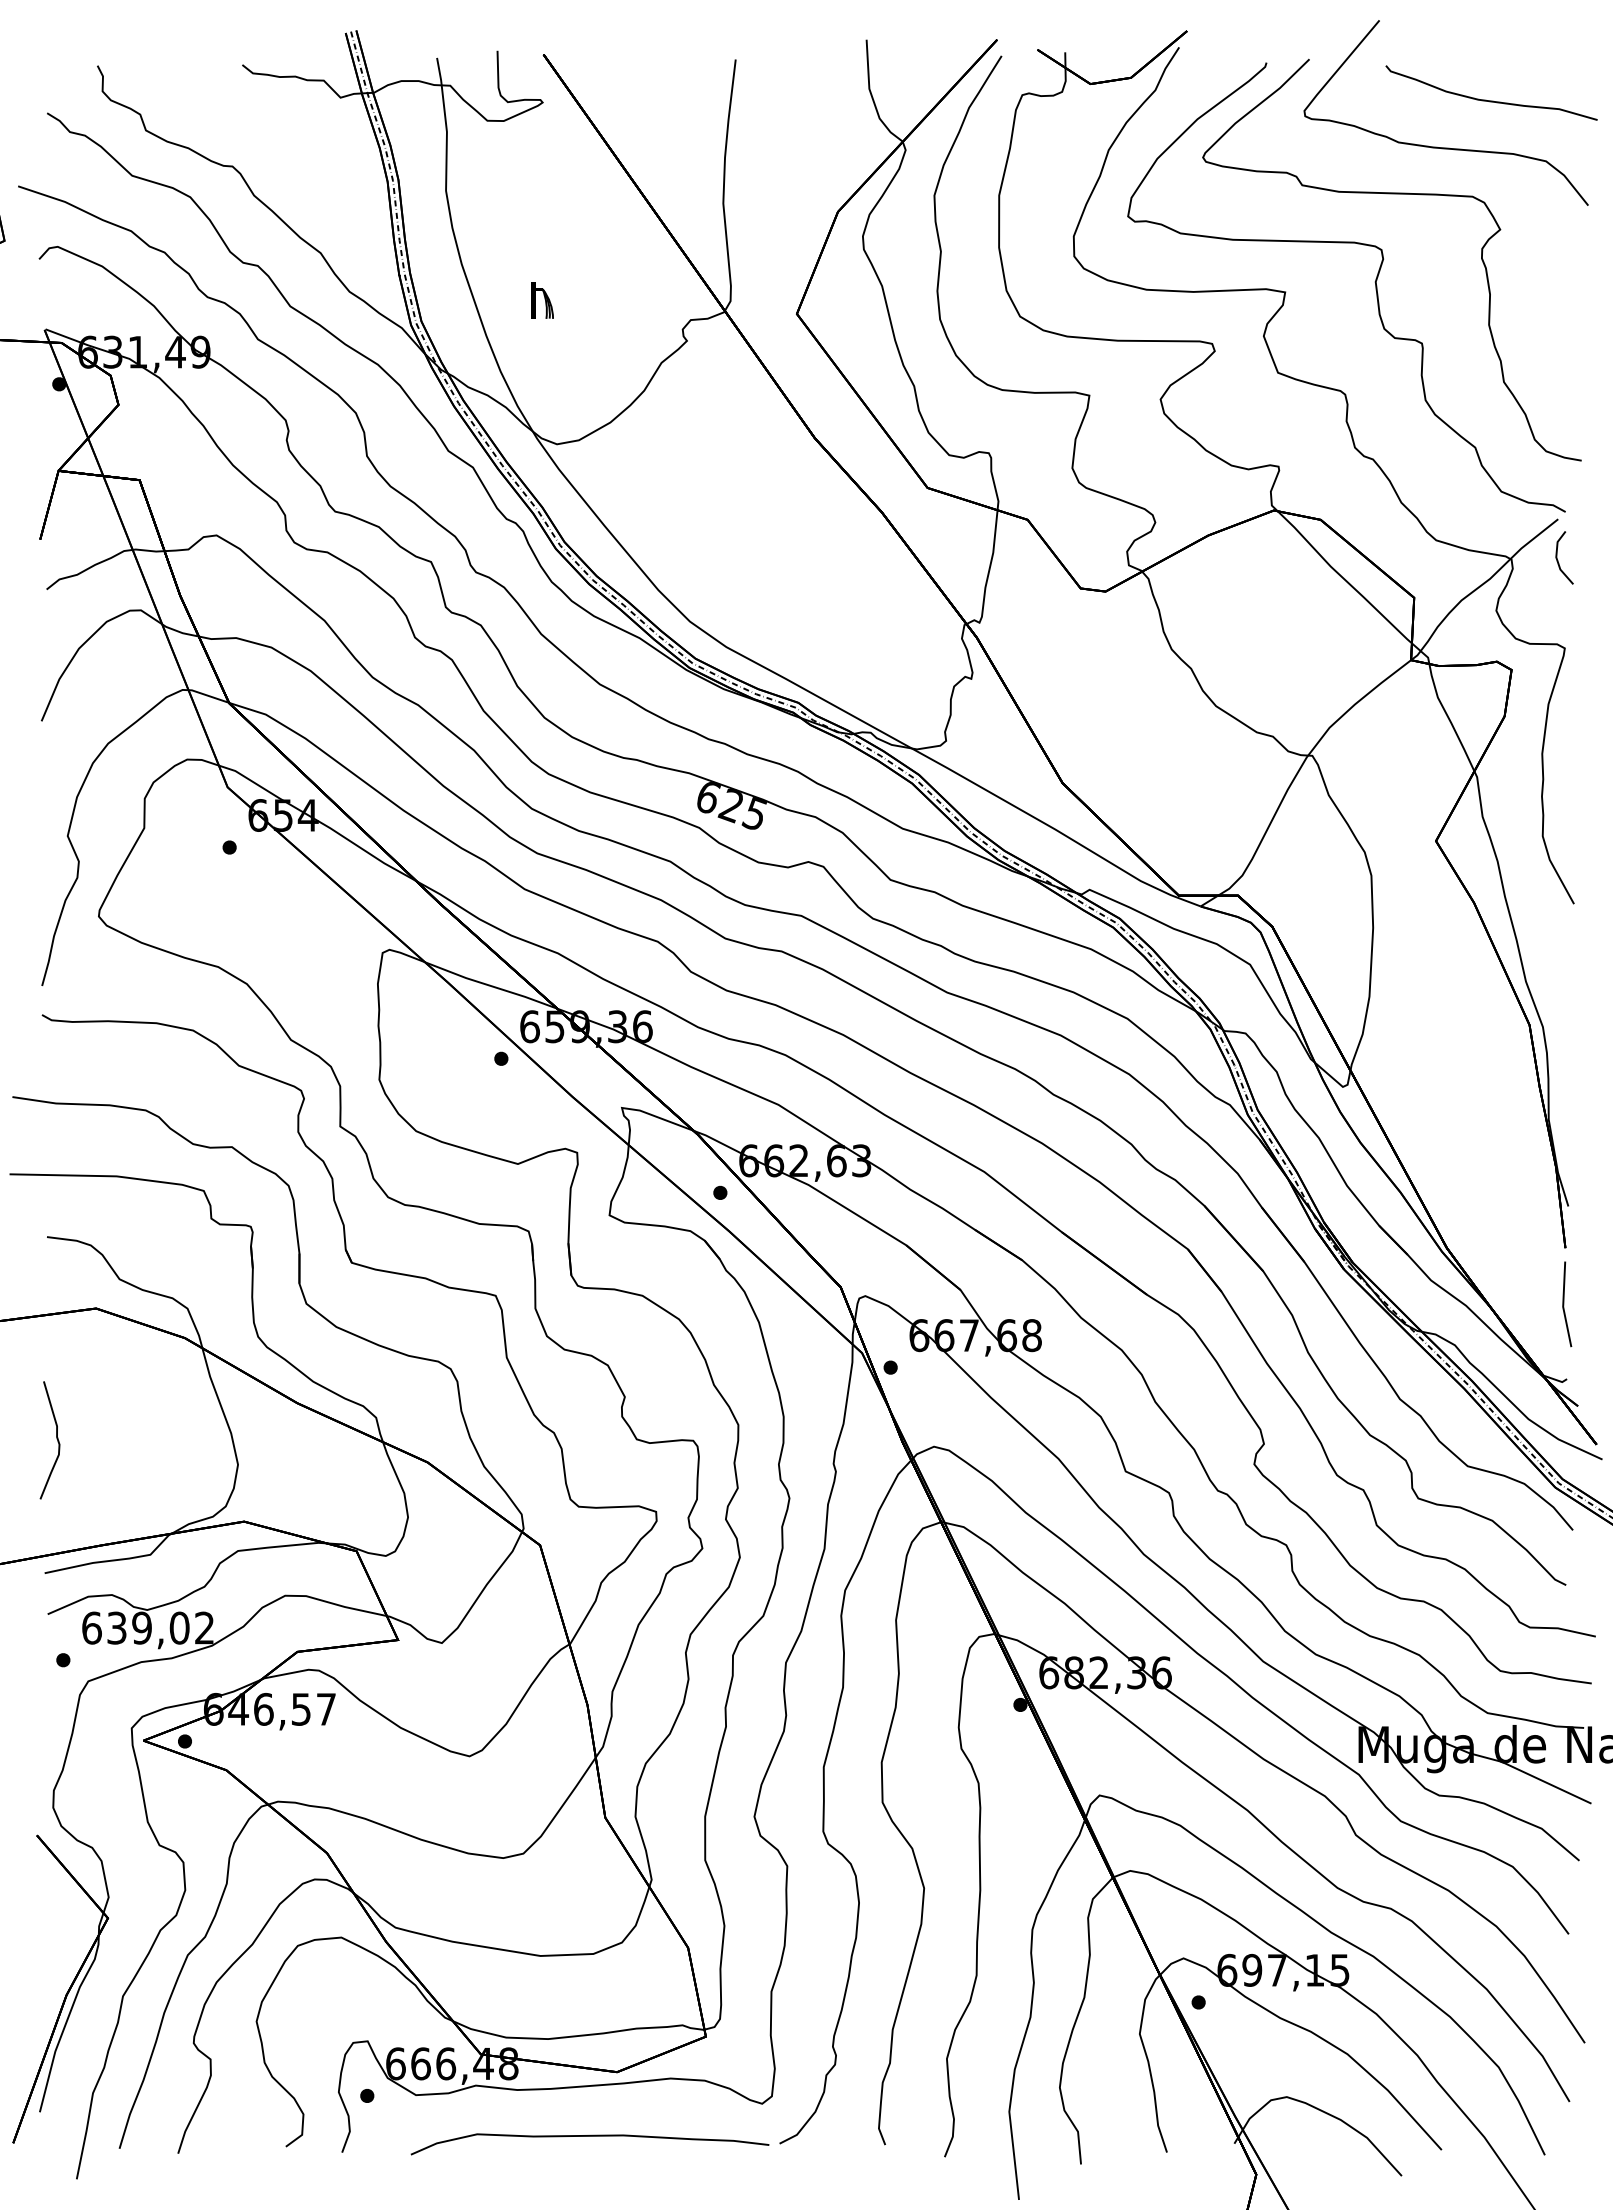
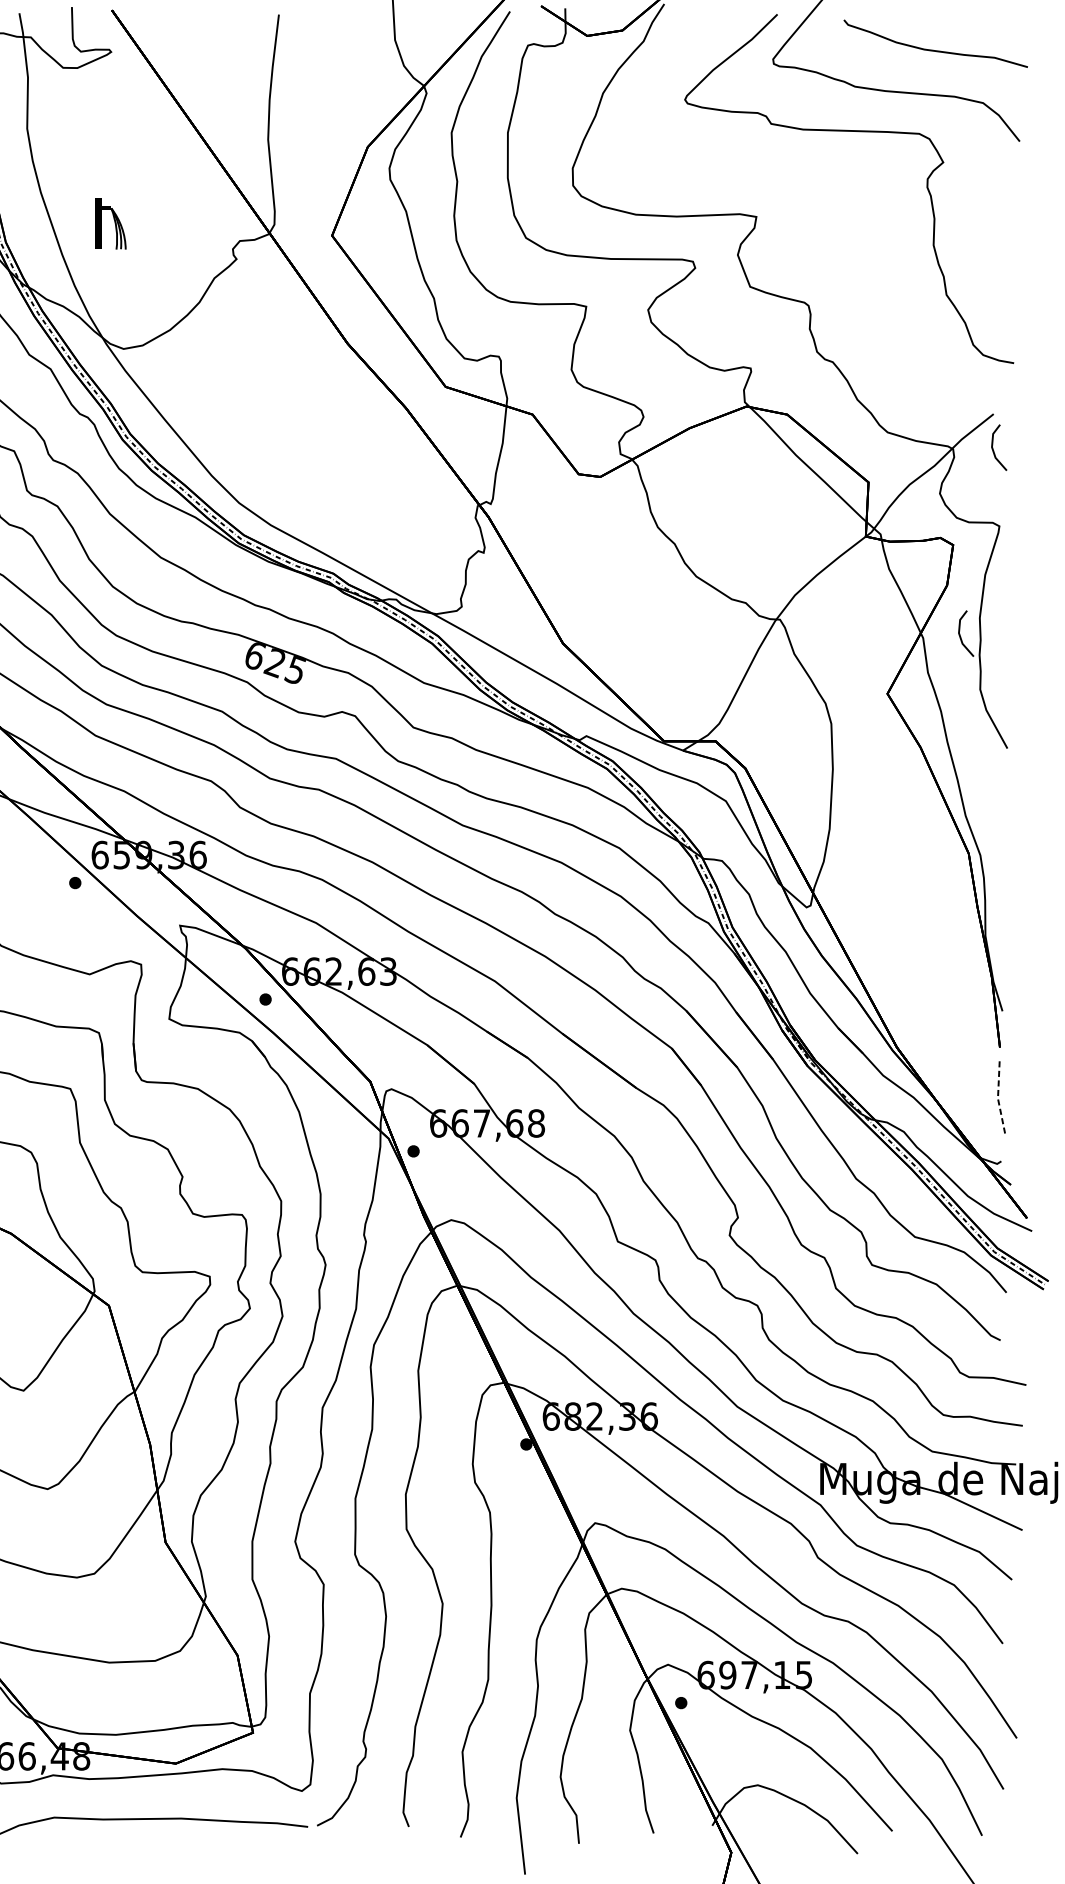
curve: (1374, 282) -> (834, 208), removed
part: (542, 300) -> (111, 224), size x1.6
line: (1520, 774) -> (960, 635), added
line: (1563, 1304) -> (998, 1096), solid -> dashed

